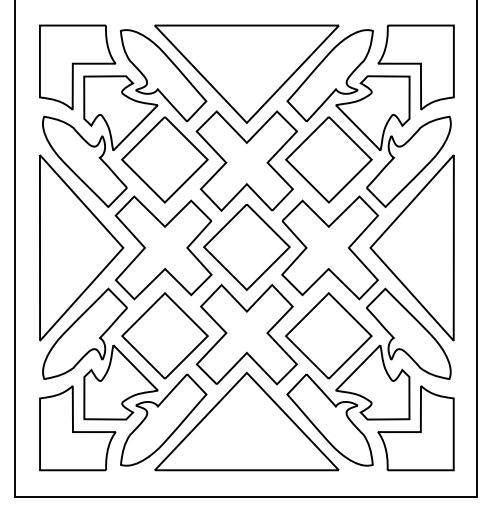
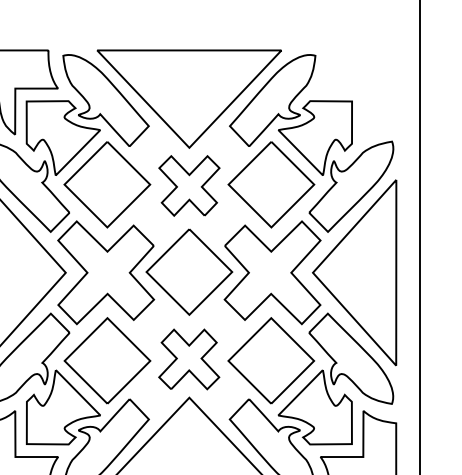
part: (415, 67) -> (357, 92), removed
part: (246, 160) -> (188, 185), size x0.6
part: (246, 334) -> (188, 359), size x0.6

